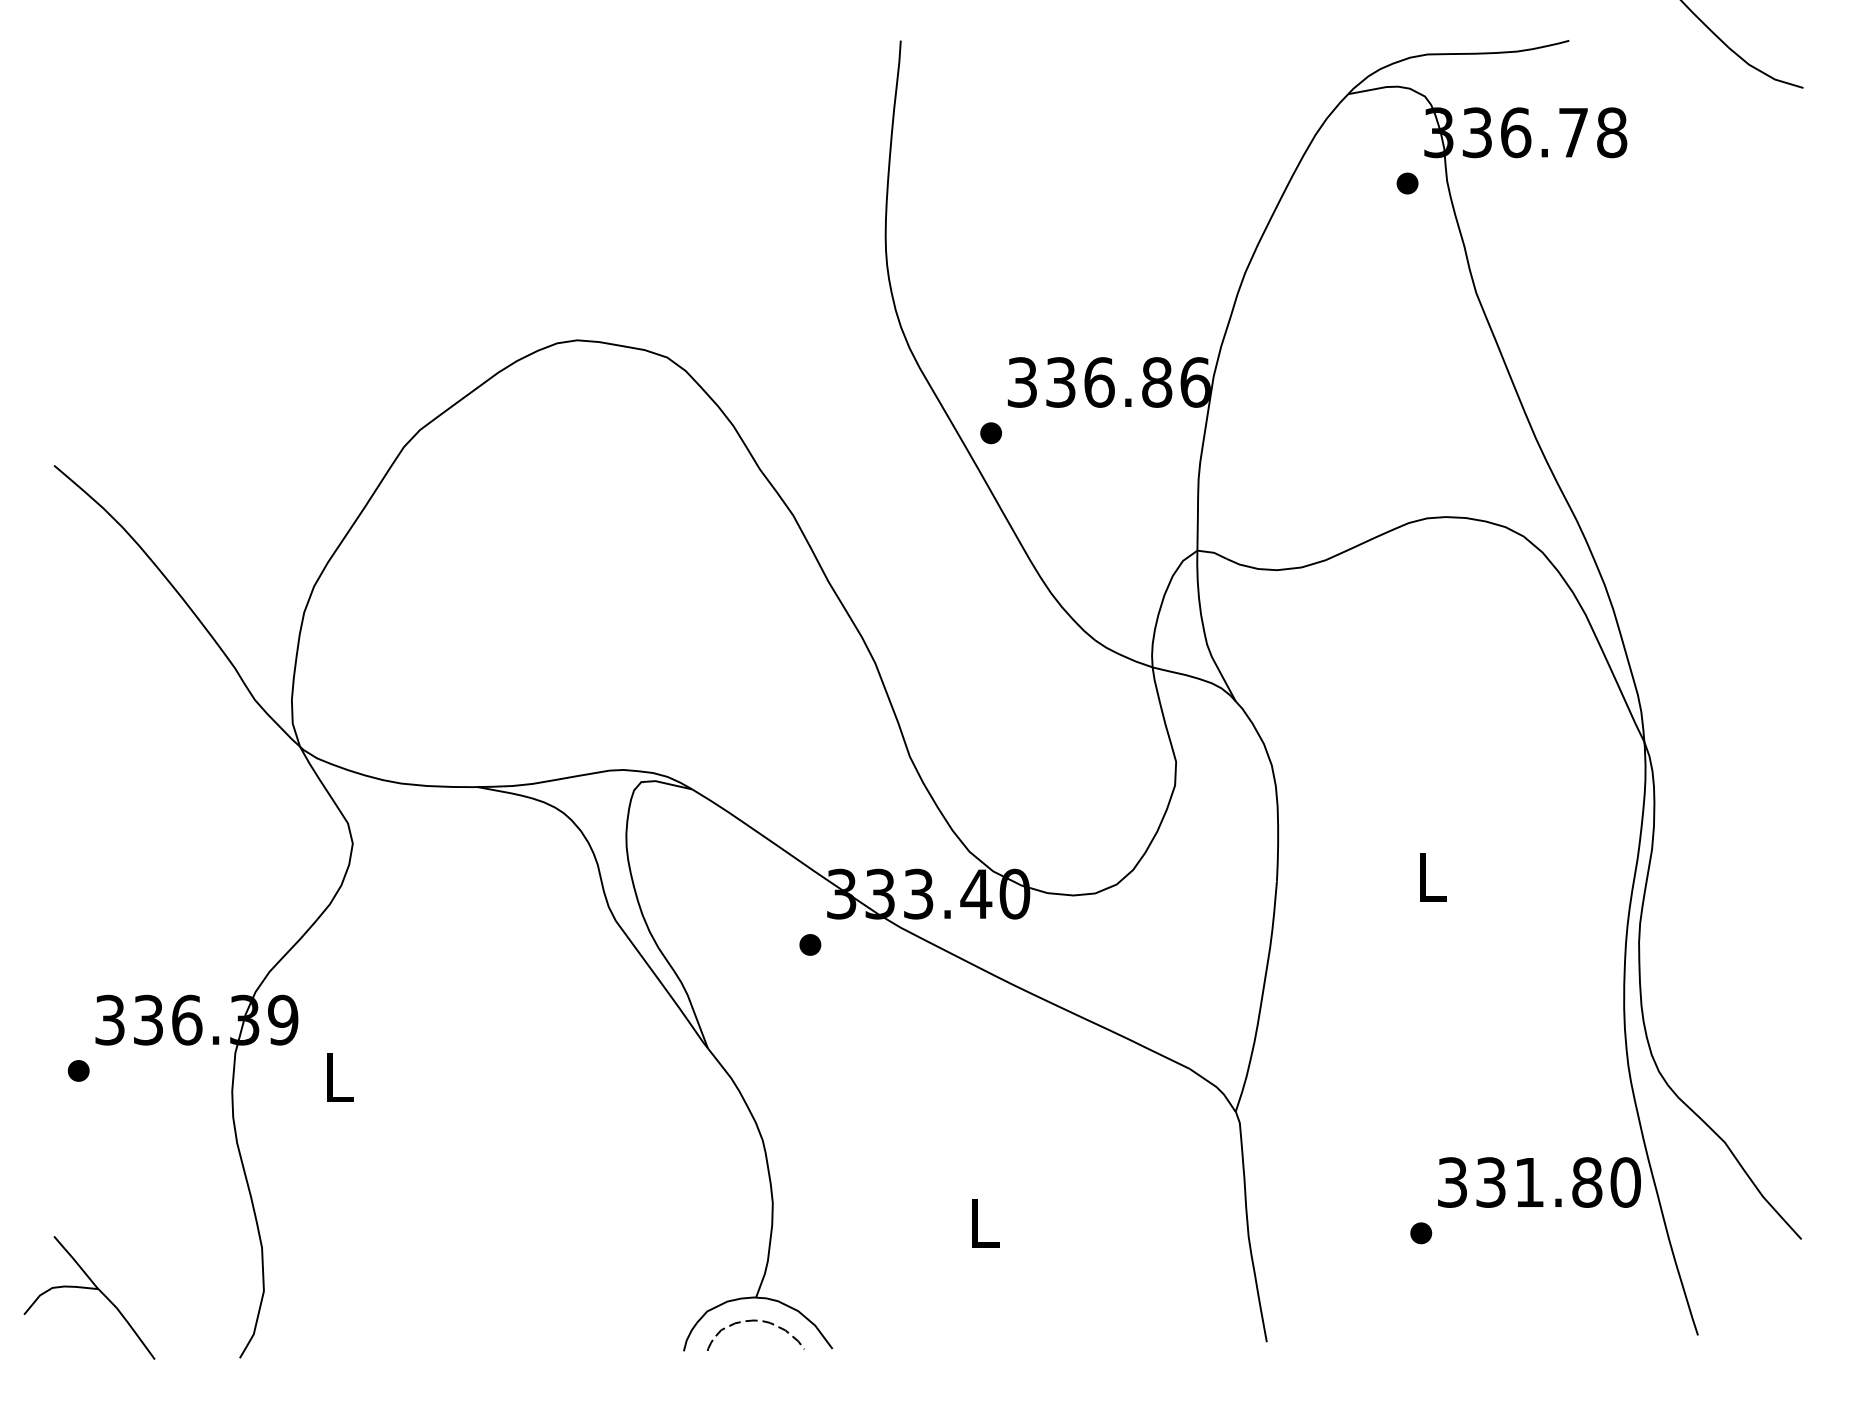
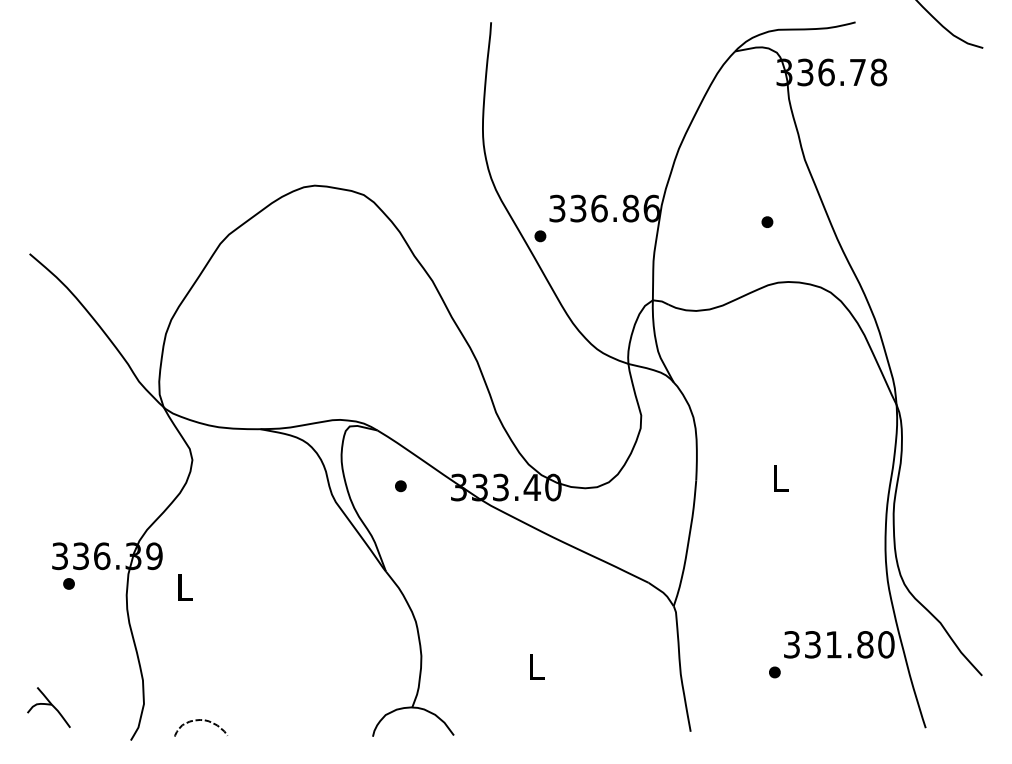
part: (1407, 182) -> (767, 221), moved
part: (809, 945) -> (400, 486), moved
part: (77, 1070) -> (68, 583), moved
part: (88, 1297) -> (48, 707), size x0.6
curve: (749, 1323) -> (197, 721), moved

